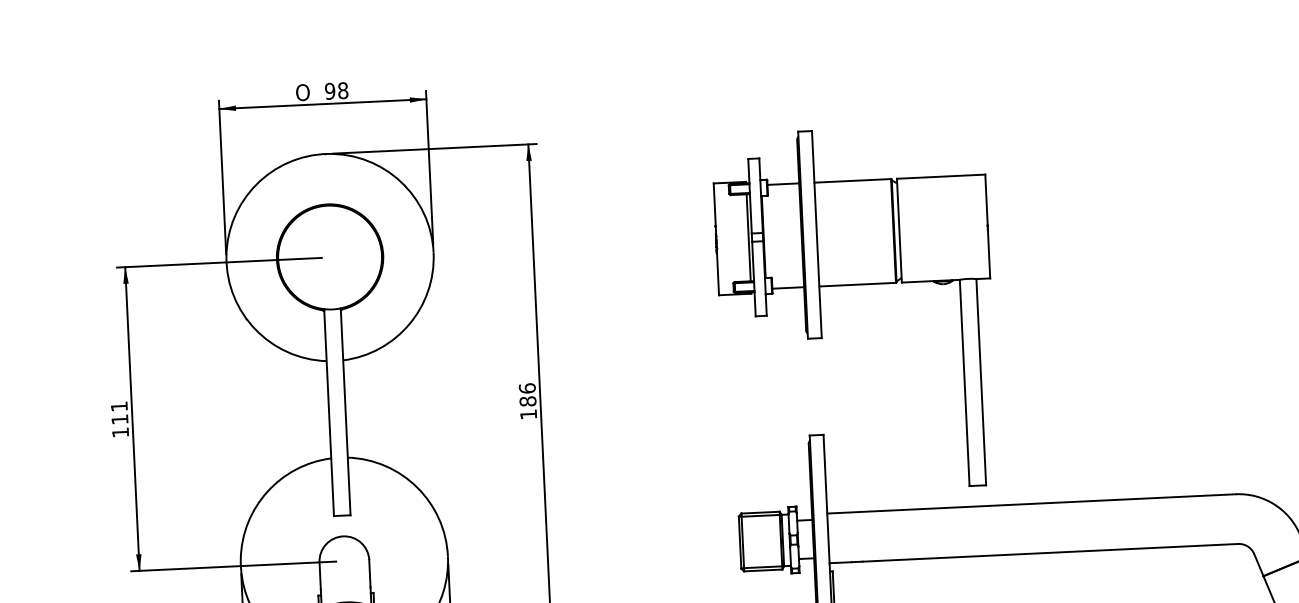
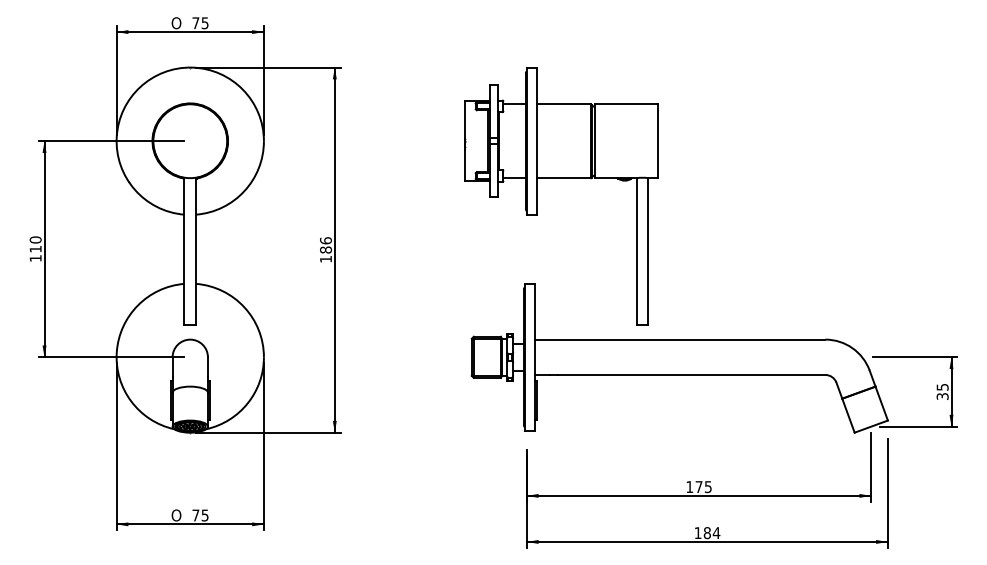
text: (336, 91) -> (200, 23), 98 -> 75
text: (119, 405) -> (35, 239), 111 -> 110

